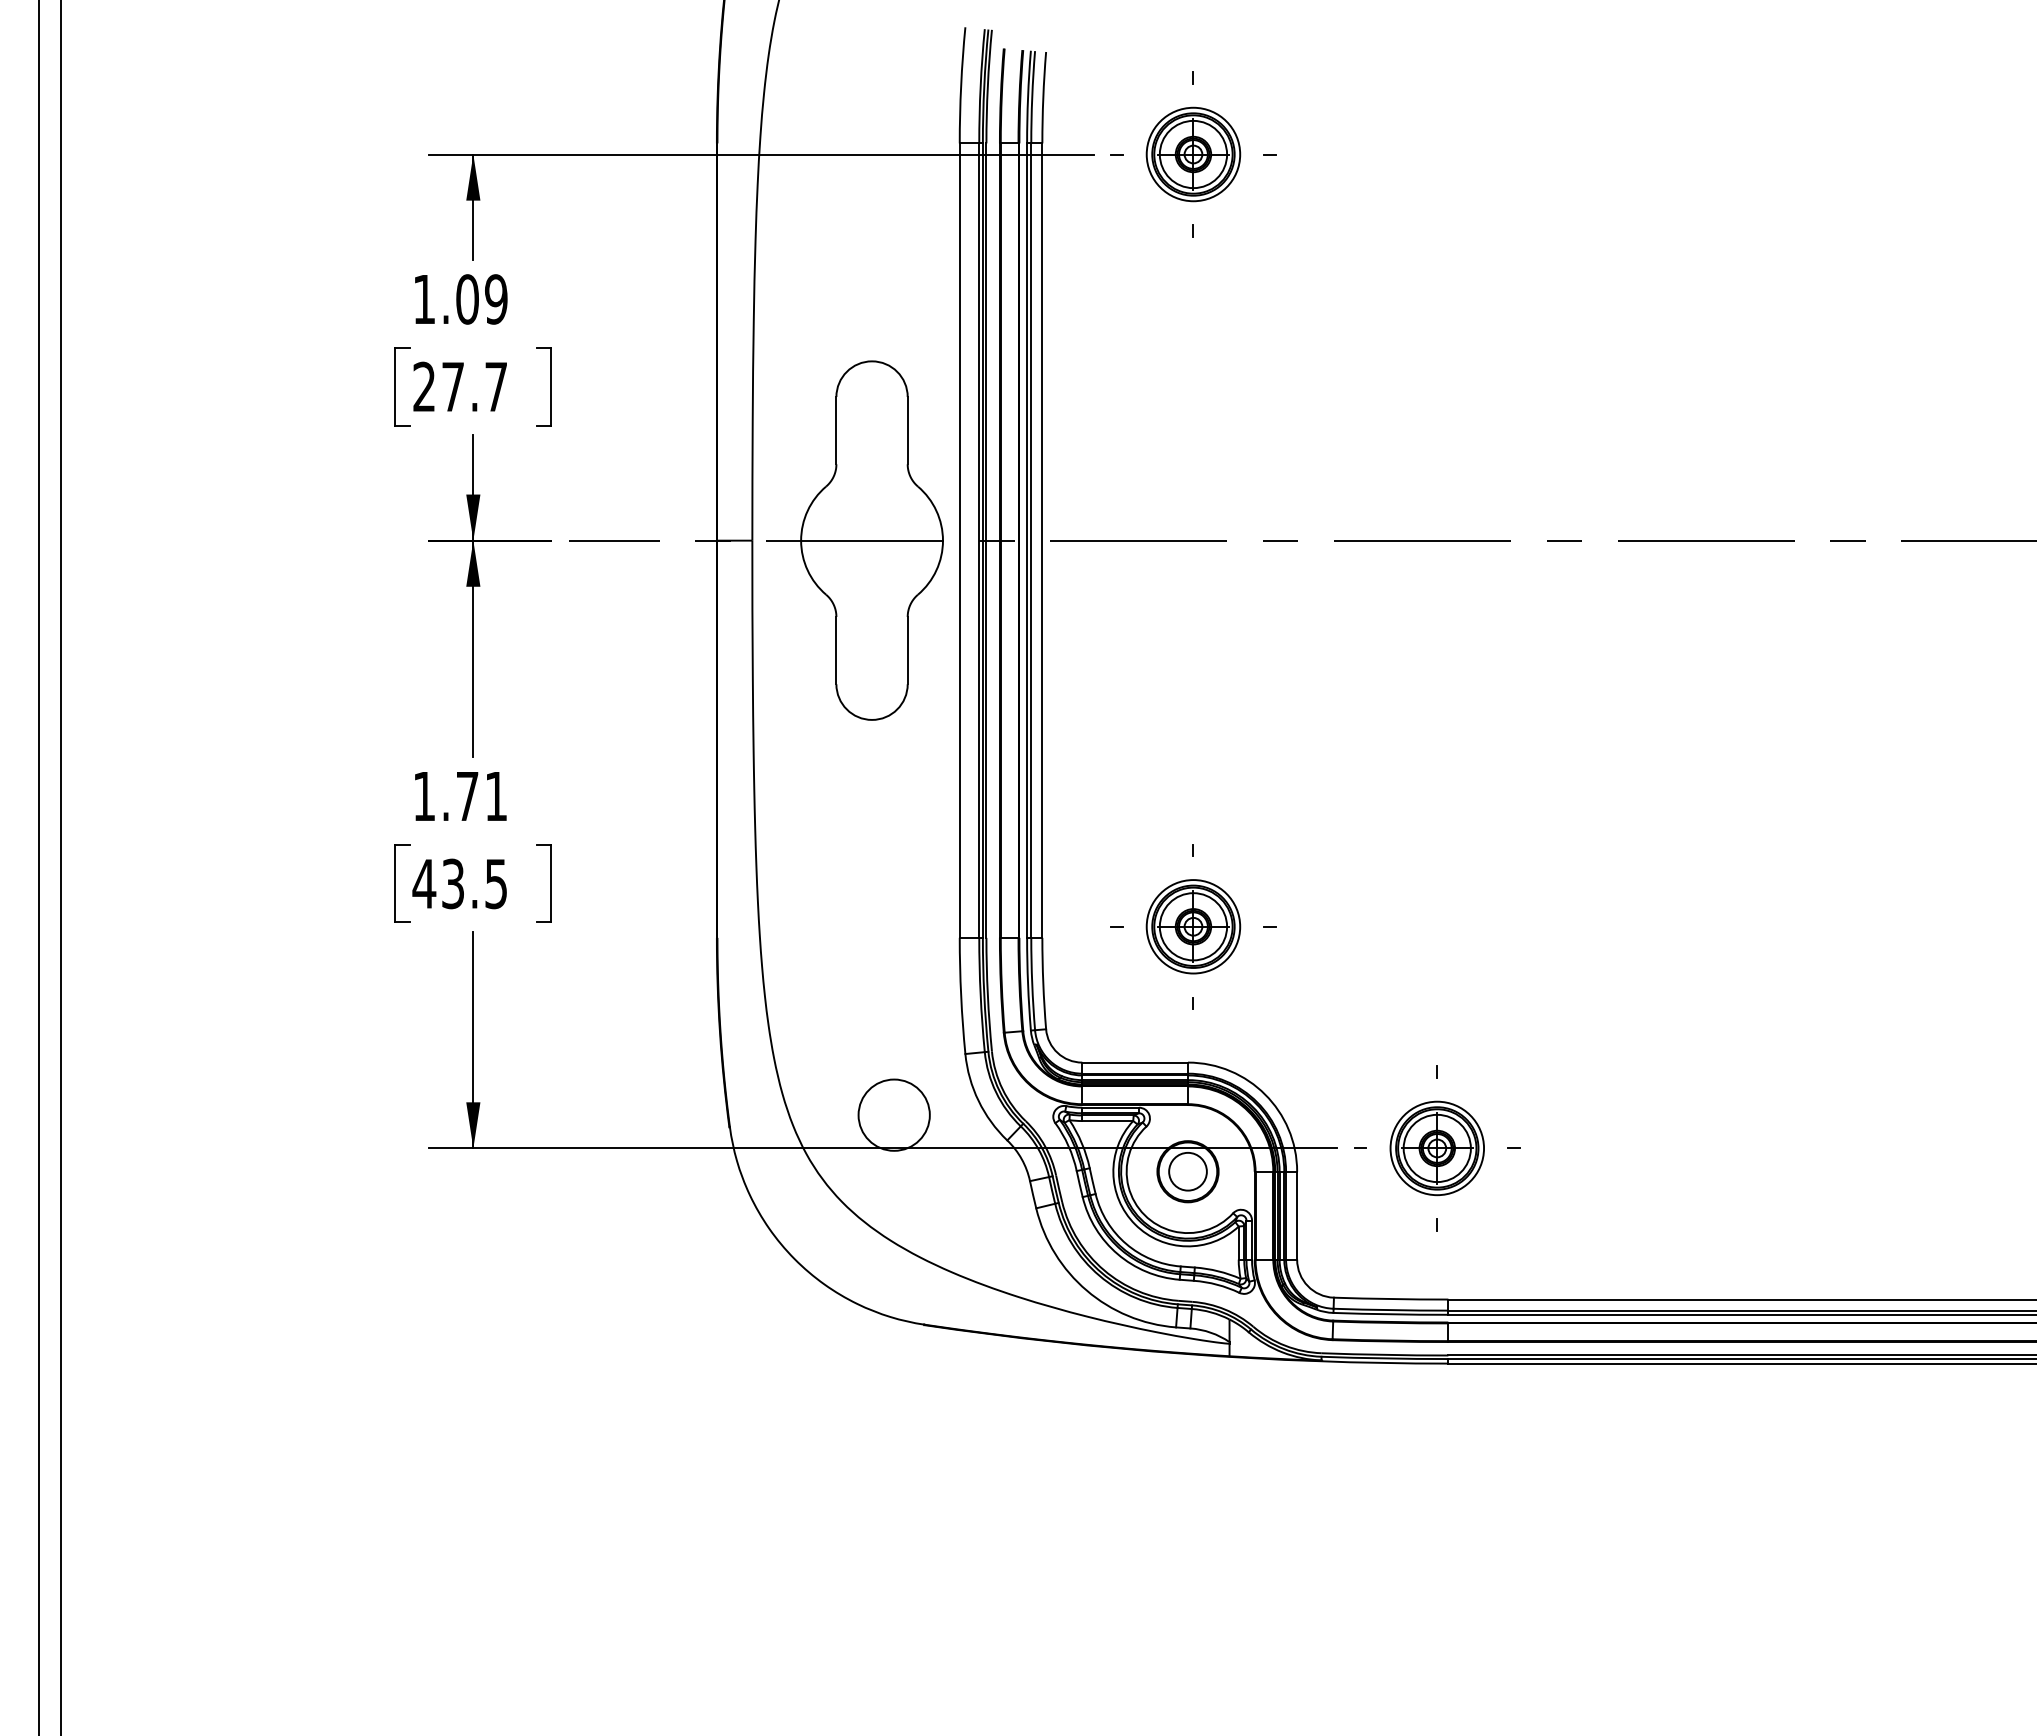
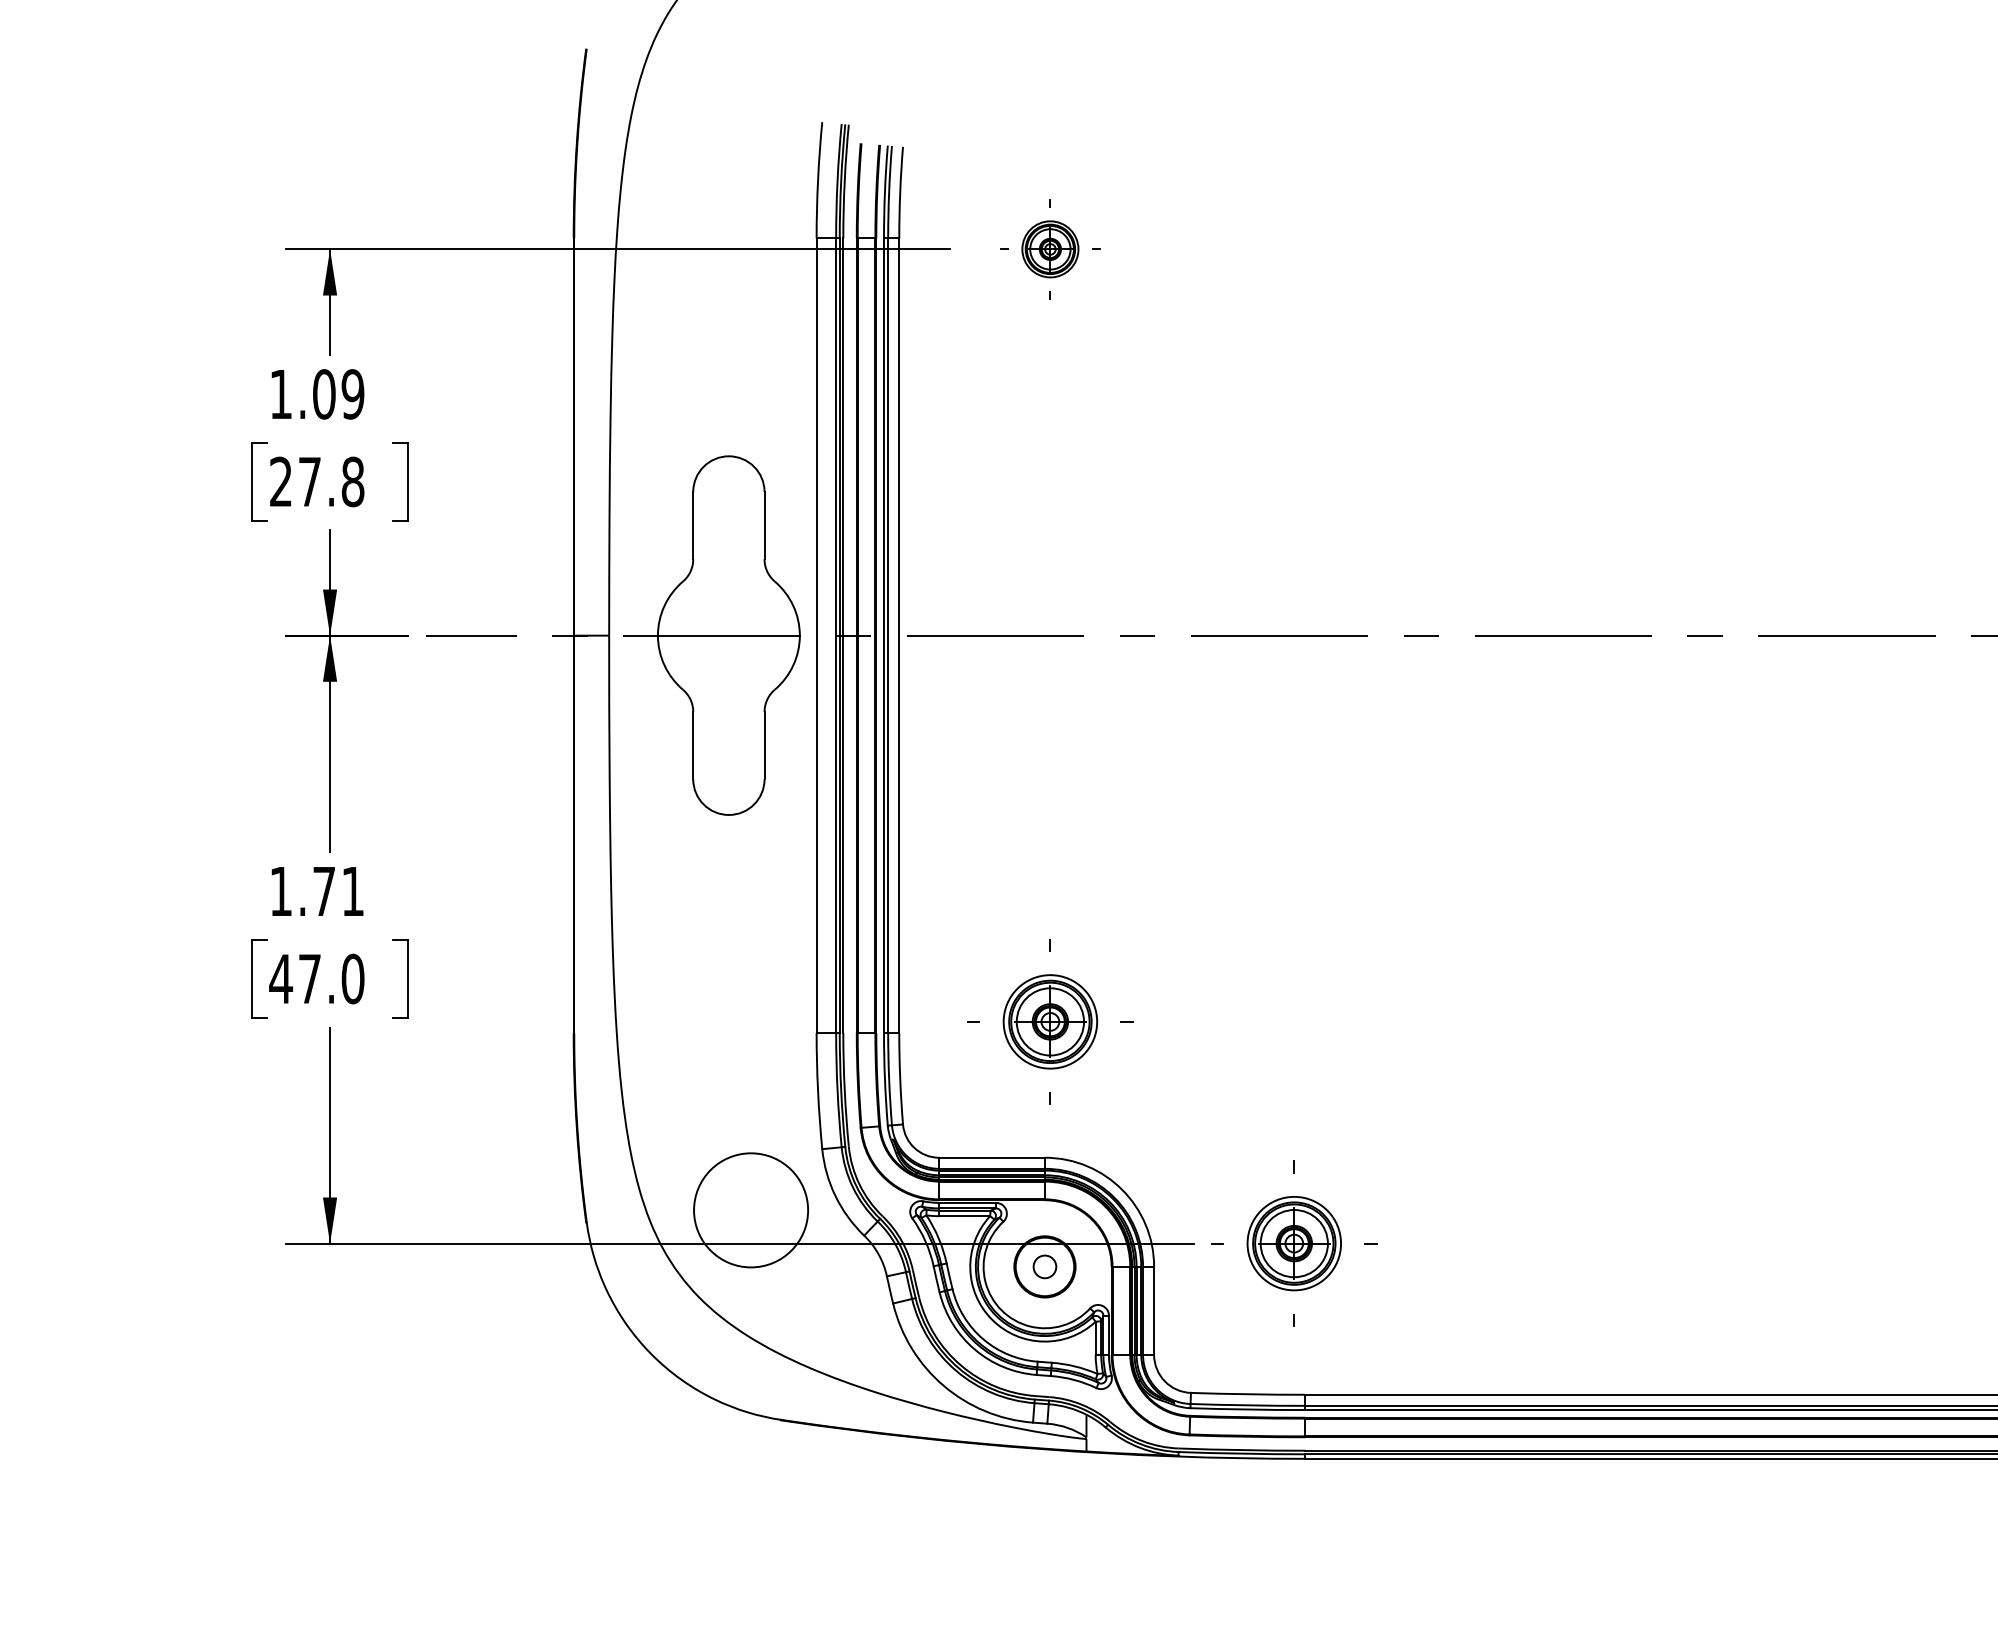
part: (1193, 154) -> (1050, 249), size x0.6
text: (496, 386) -> (353, 481), 27.7 -> 27.8
text: (474, 883) -> (331, 978), 43.5 -> 47.0
circle: (893, 1114) -> (750, 1209), size x1.6
circle: (1187, 1171) -> (1044, 1266), size x0.6

